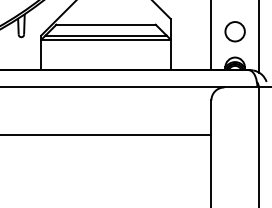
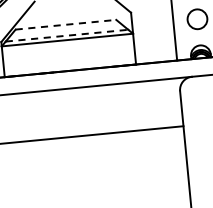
line: (106, 24) -> (66, 24), solid -> dashed
line: (106, 35) -> (67, 35), solid -> dashed

